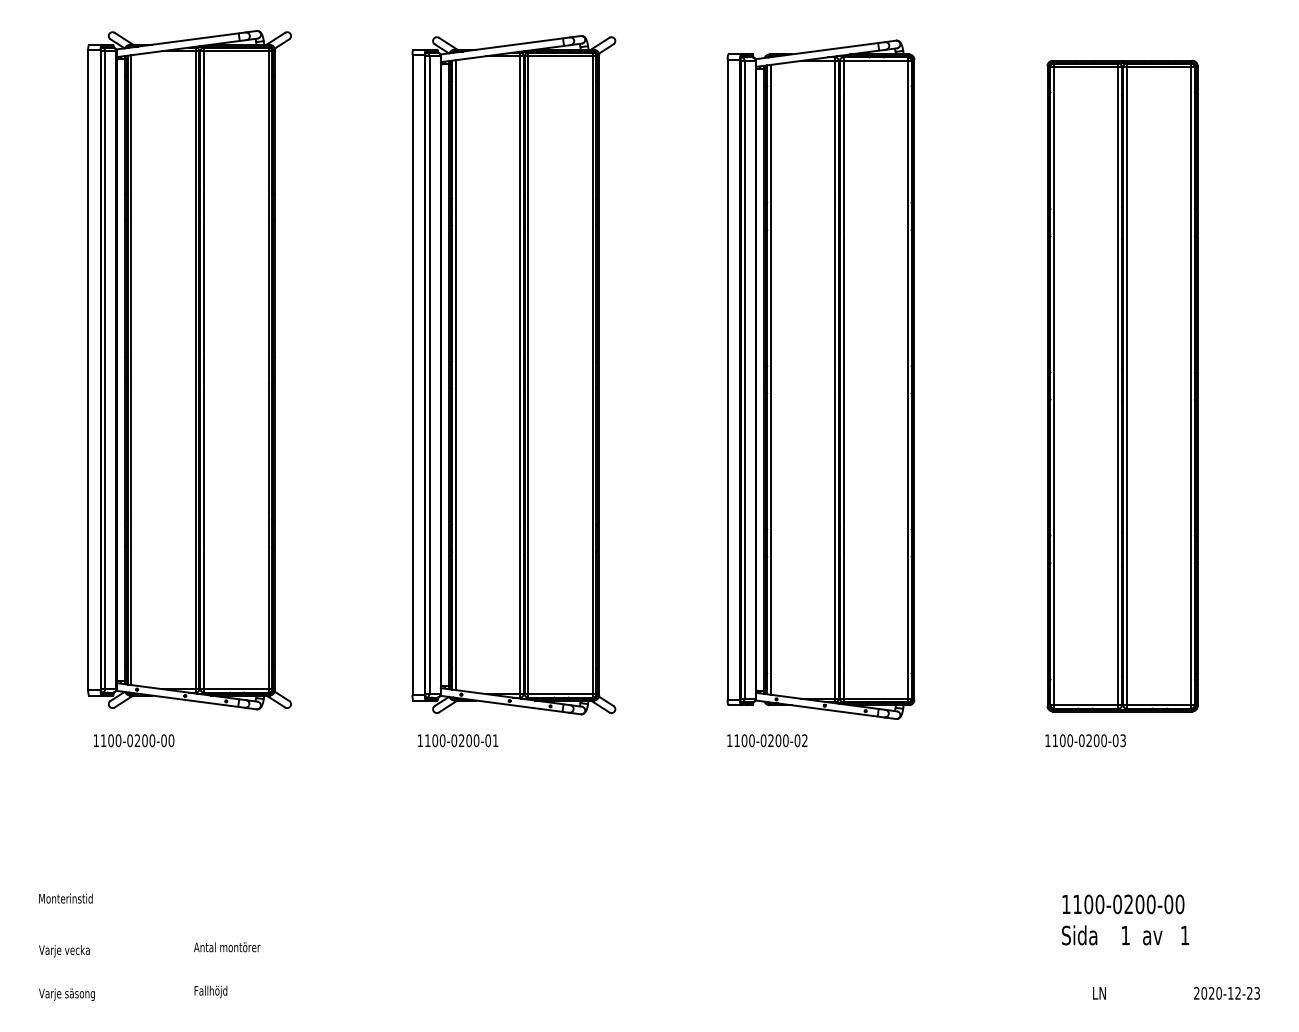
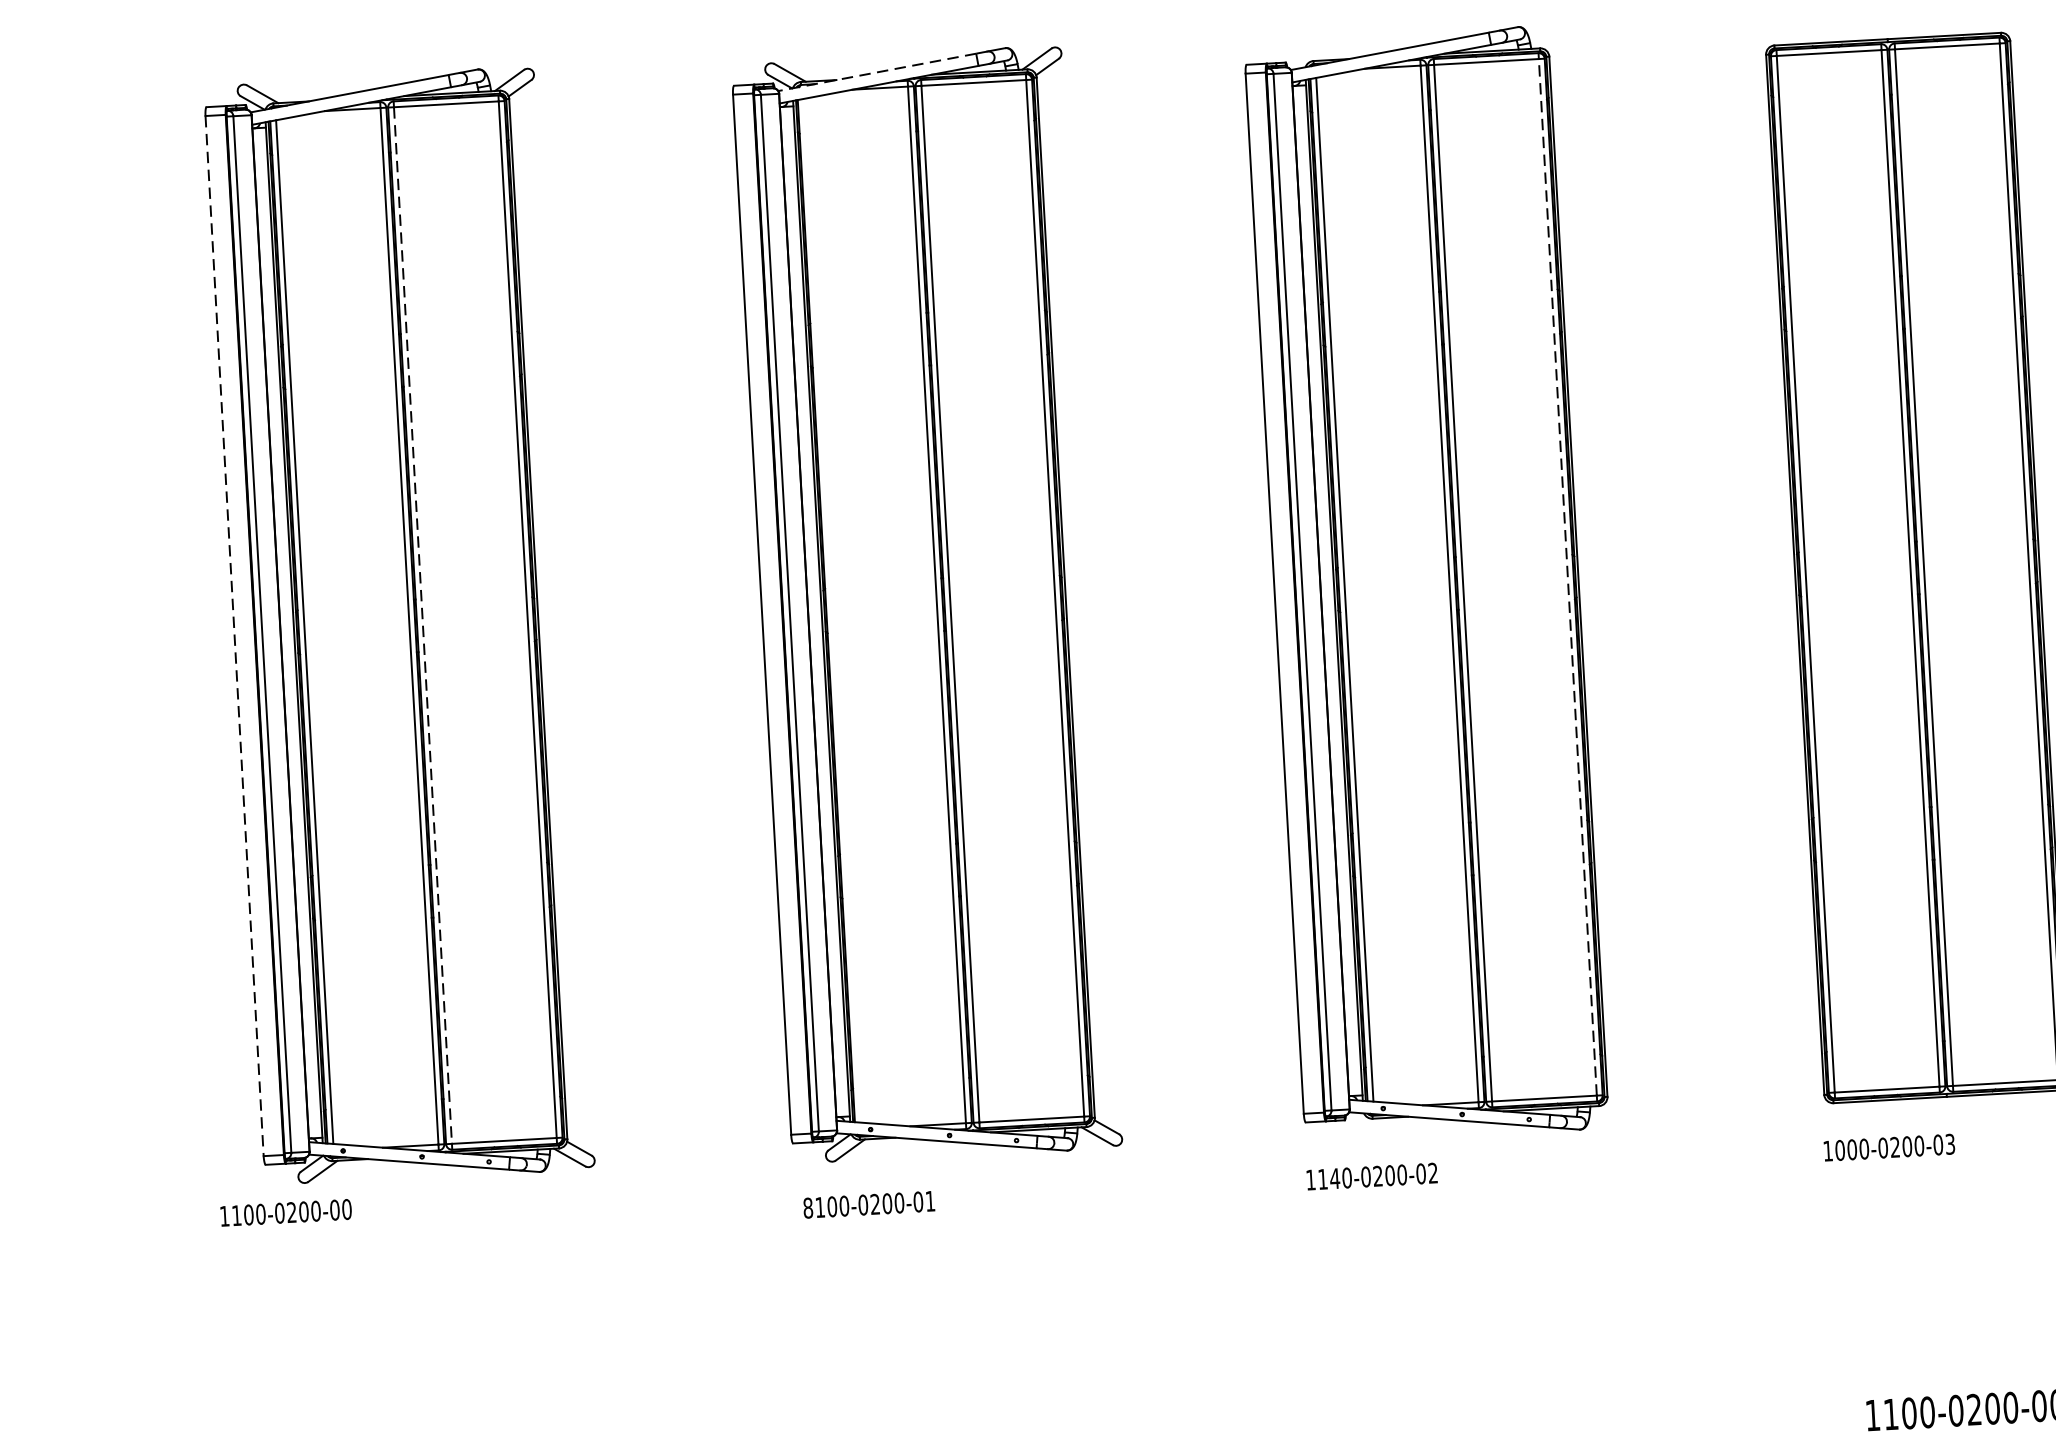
line: (501, 46) -> (876, 72), solid -> dashed
line: (88, 370) -> (235, 636), solid -> dashed
line: (204, 370) -> (423, 626), solid -> dashed
line: (455, 375) -> (832, 611), removed
line: (907, 379) -> (1567, 576), solid -> dashed
text: (133, 740) -> (285, 1212), moved
text: (420, 740) -> (808, 1207), 1100-0200-01 -> 8100-0200-01
text: (744, 740) -> (1334, 1178), 1100-0200-02 -> 1140-0200-02
text: (1055, 740) -> (1840, 1150), 1100-0200-03 -> 1000-0200-03

